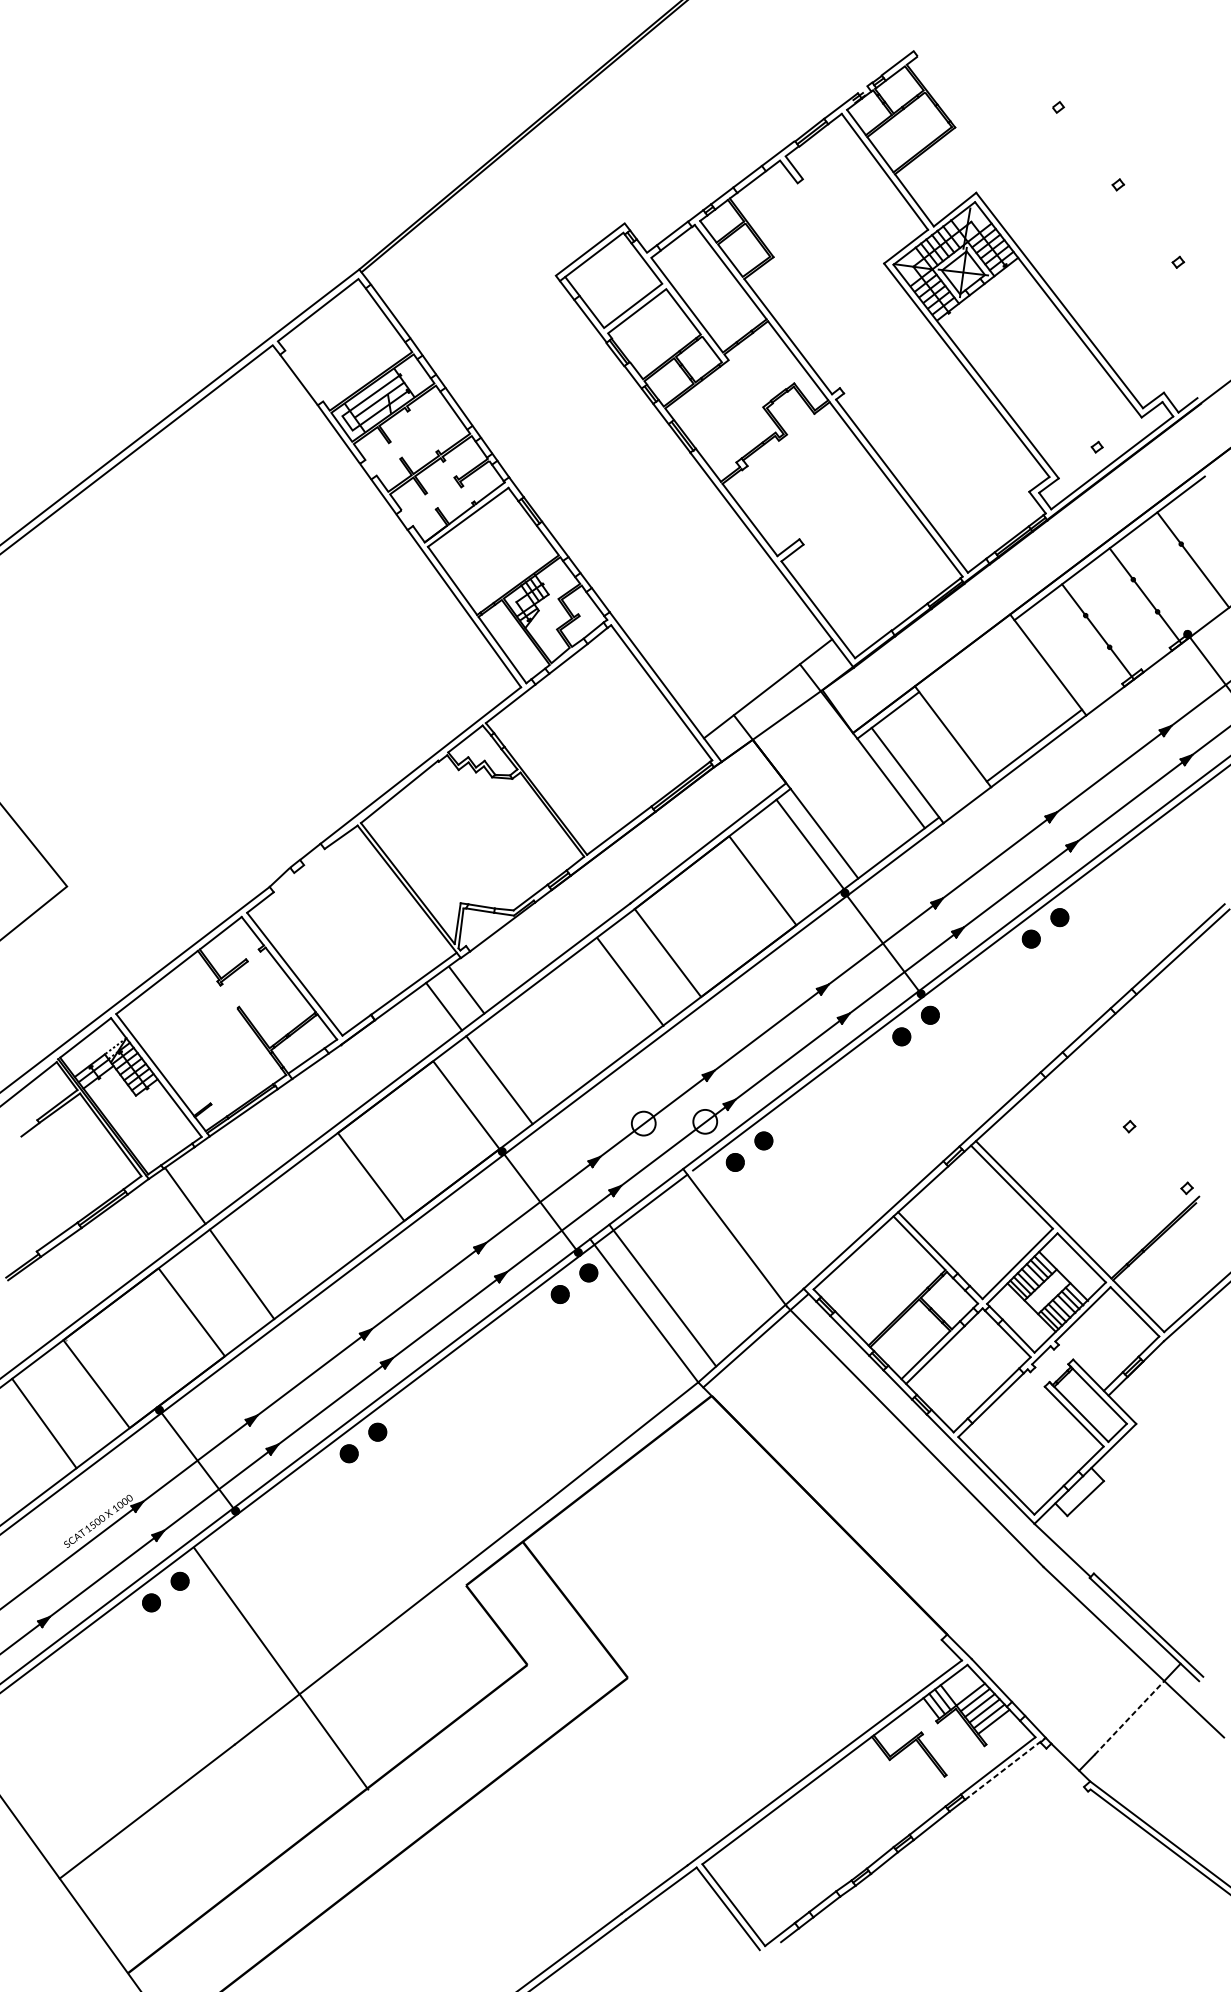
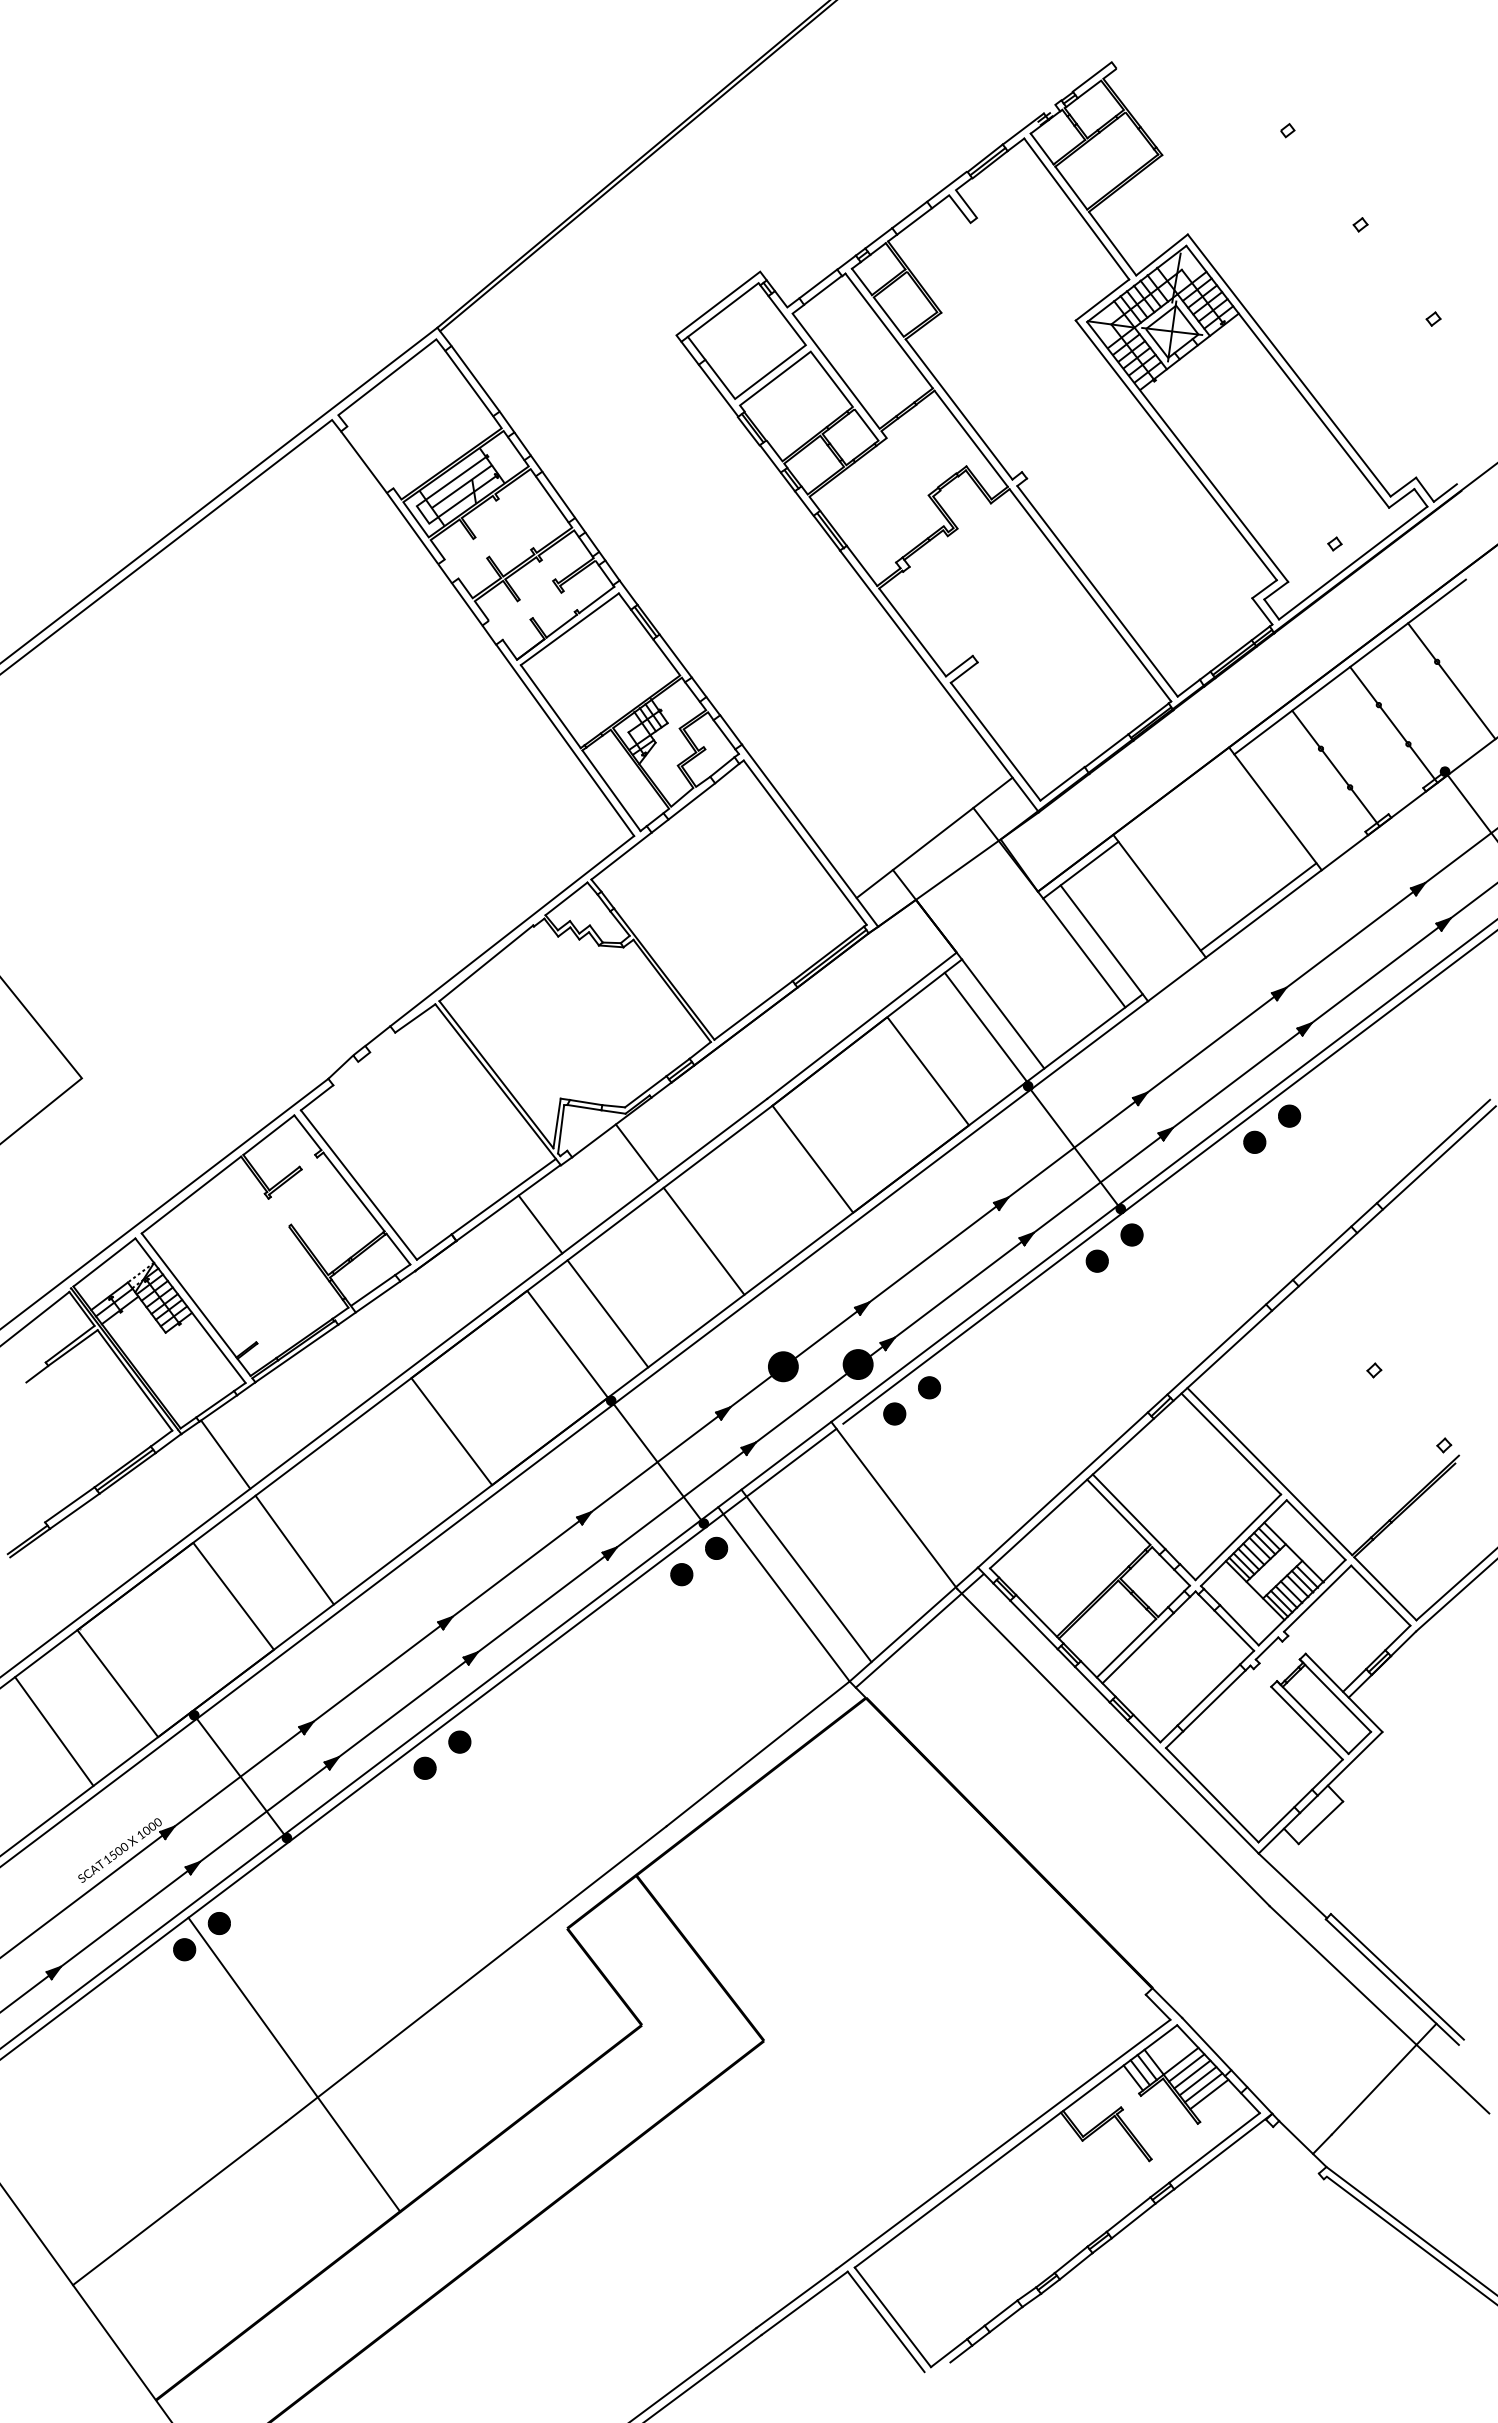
line: (629, 981) -> (703, 1240), moved
line: (466, 990) -> (636, 1152), moved
fill: (704, 1121) -> (857, 1364), added
fill: (643, 1123) -> (782, 1366), added
line: (281, 1668) -> (294, 2064), moved
line: (1129, 1717) -> (1374, 2089), dashed -> solid
line: (1005, 1768) -> (1223, 2151), dashed -> solid

